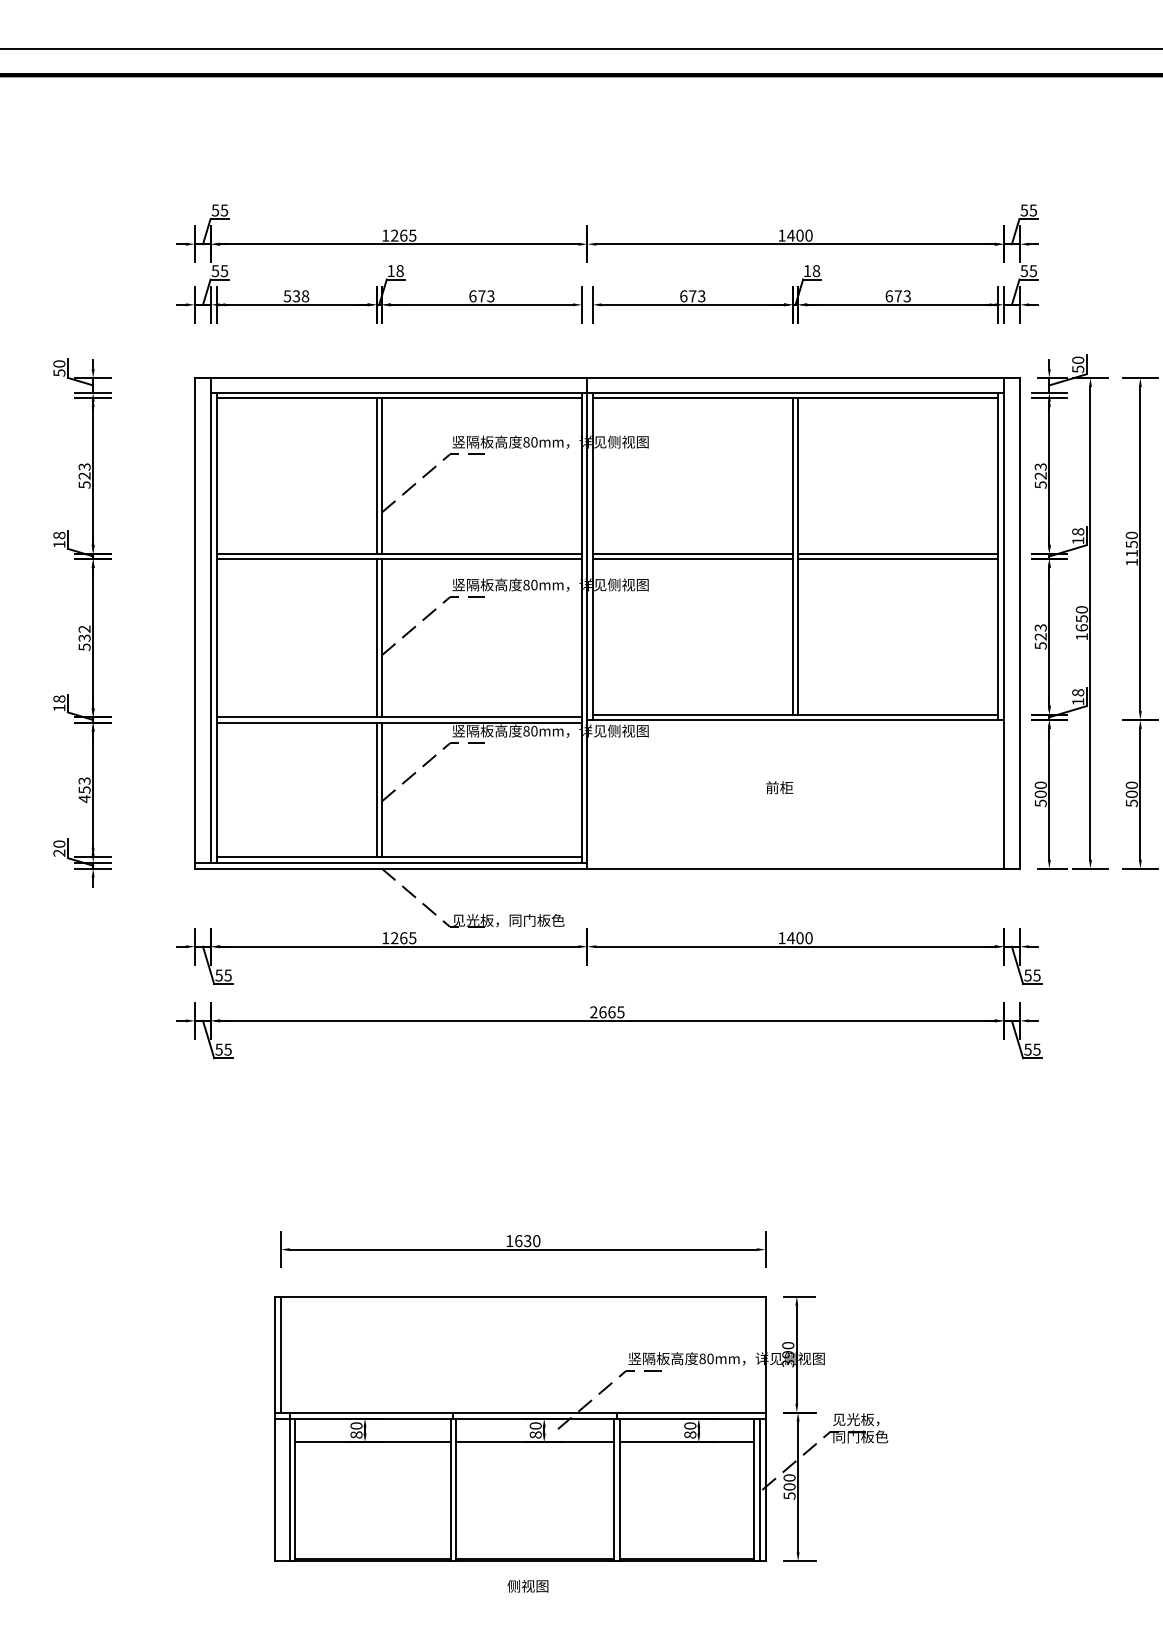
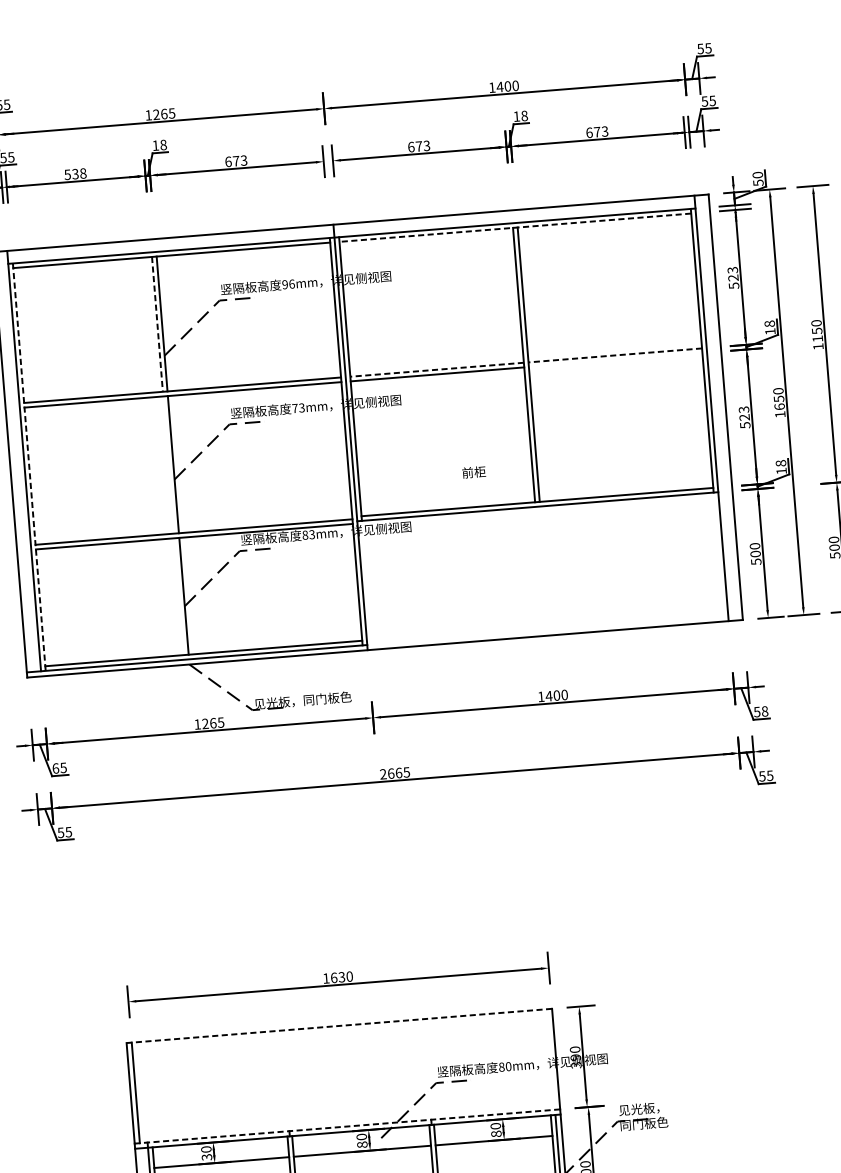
line: (795, 398) -> (515, 227), solid -> dashed
text: (530, 442) -> (288, 284), 80mm -> 96mm
line: (376, 476) -> (157, 324), solid -> dashed
line: (692, 553) -> (436, 369), solid -> dashed
line: (897, 553) -> (614, 355), solid -> dashed
line: (898, 559) -> (615, 360), removed
text: (530, 584) -> (298, 407), 80mm -> 73mm
line: (216, 627) -> (29, 466), solid -> dashed
line: (376, 638) -> (168, 465), removed
text: (534, 731) -> (312, 534), 80mm -> 83mm
text: (779, 787) -> (473, 472), moved
line: (376, 789) -> (179, 596), removed
text: (218, 975) -> (55, 768), 55 -> 65
text: (1036, 975) -> (764, 711), 55 -> 58
line: (519, 1296) -> (338, 1025), solid -> dashed
line: (519, 1412) -> (346, 1126), solid -> dashed
text: (356, 1434) -> (206, 1156), 80 -> 30

